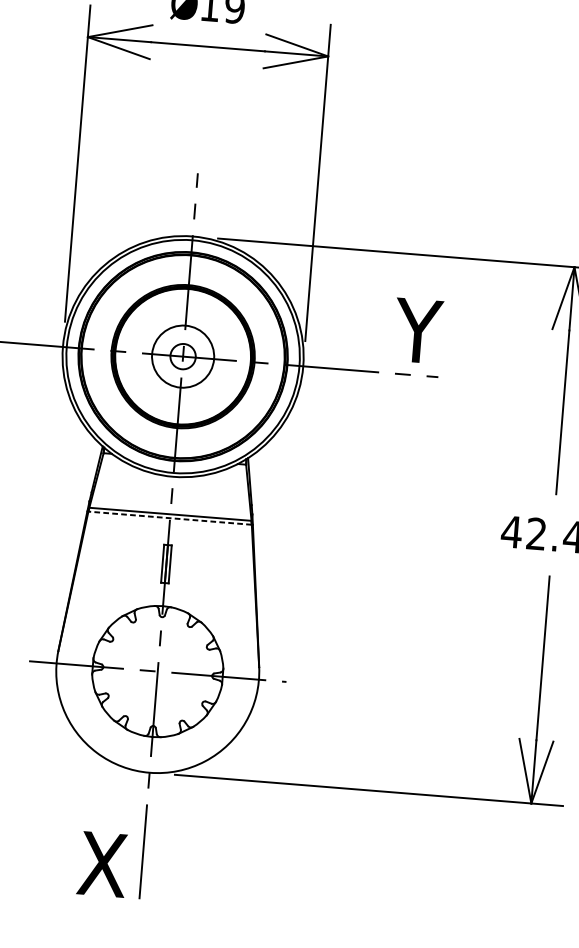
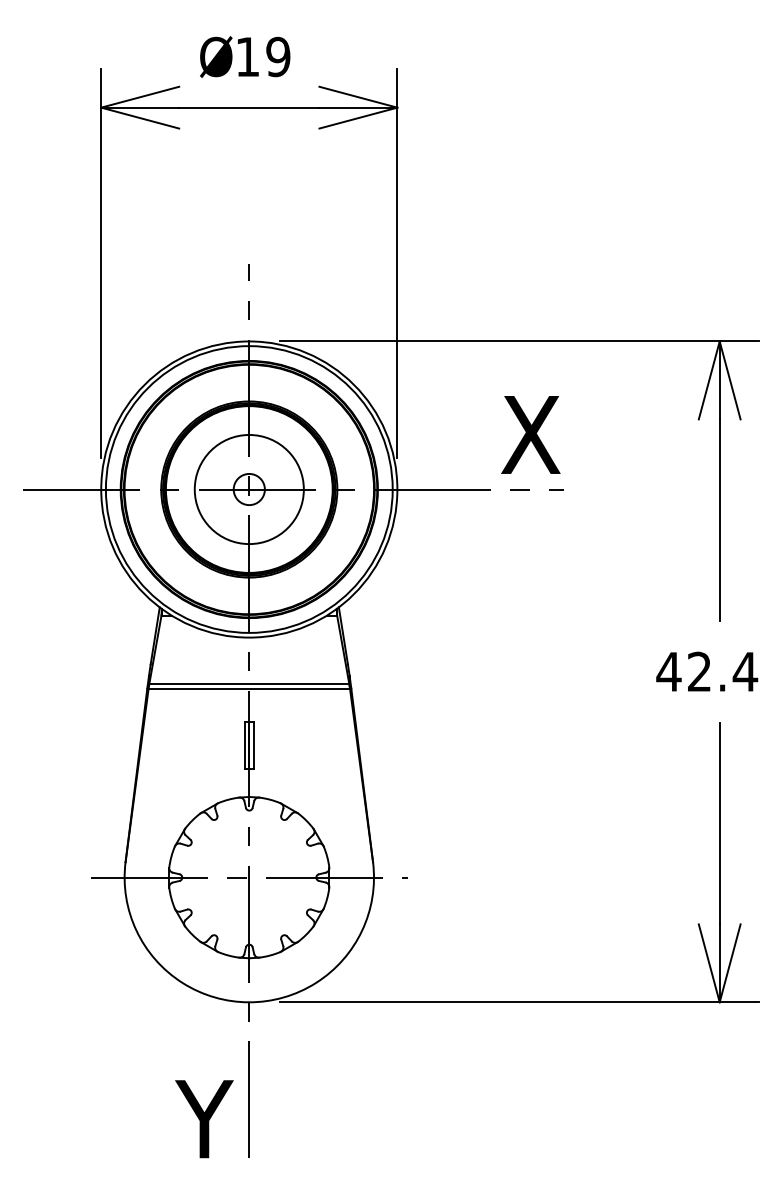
text: (416, 330) -> (532, 434), Y -> X
circle: (182, 356) -> (248, 489), size x1.43
line: (170, 518) -> (249, 688), dashed -> solid
text: (103, 864) -> (202, 1119), X -> Y

